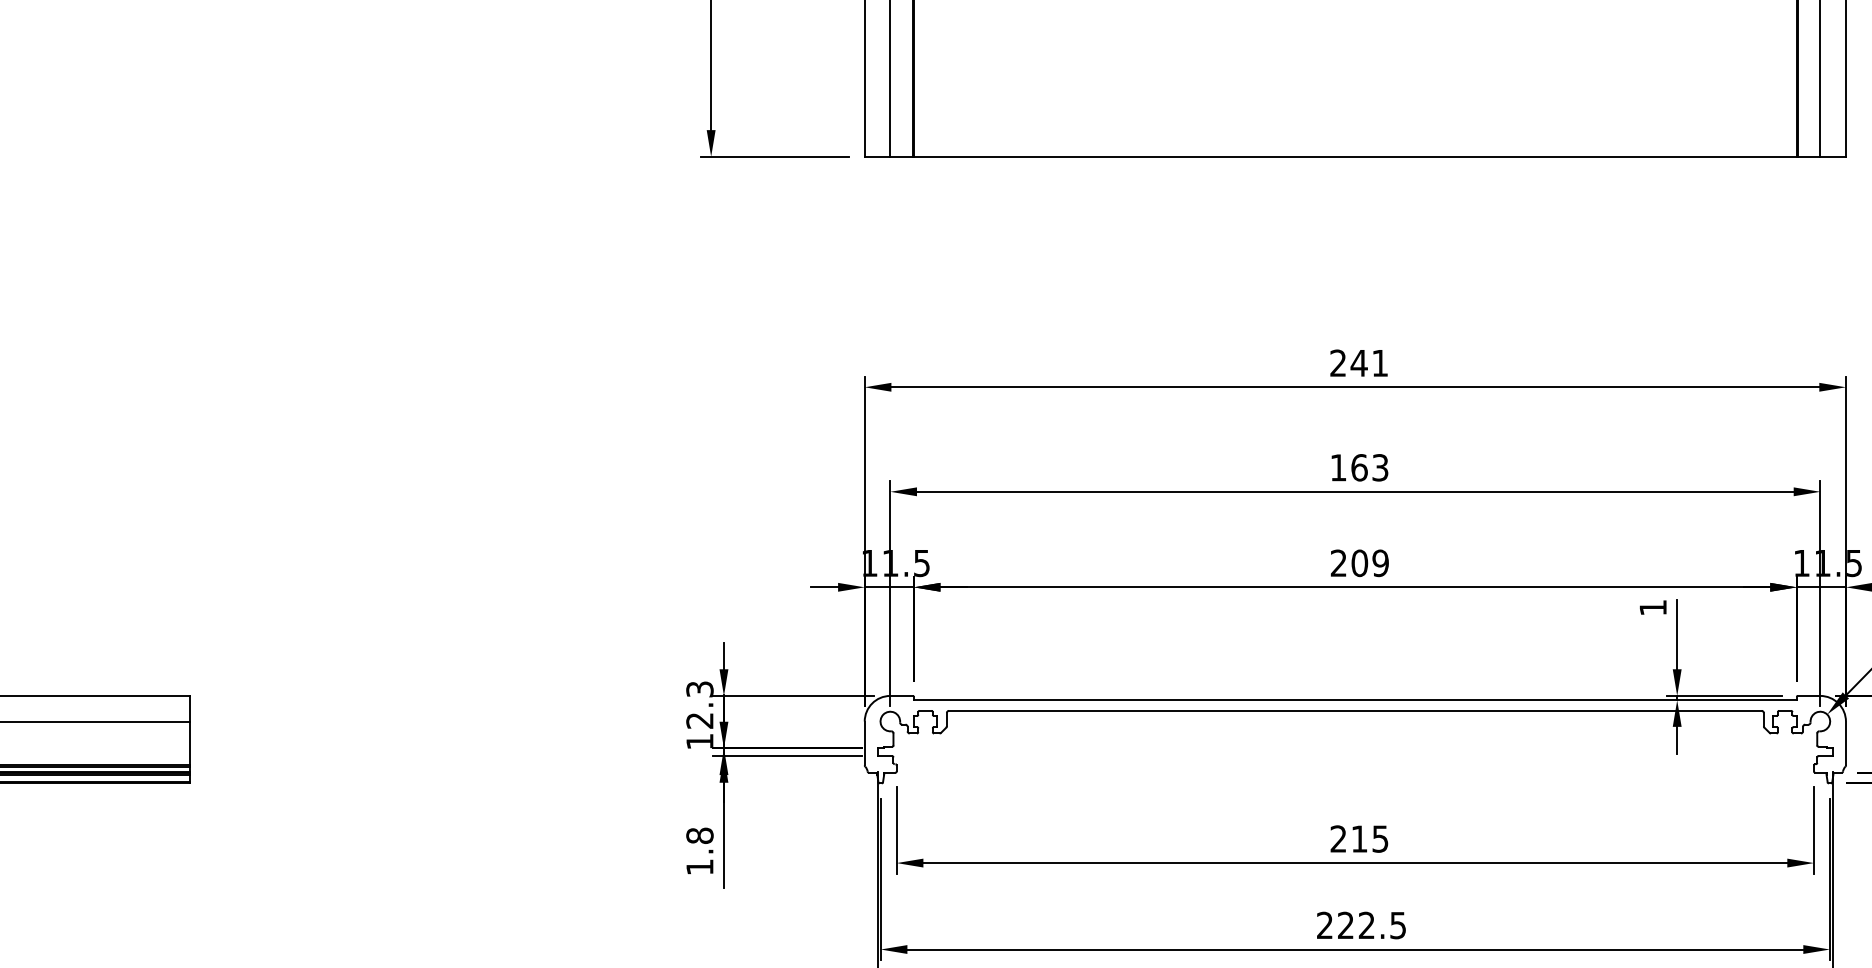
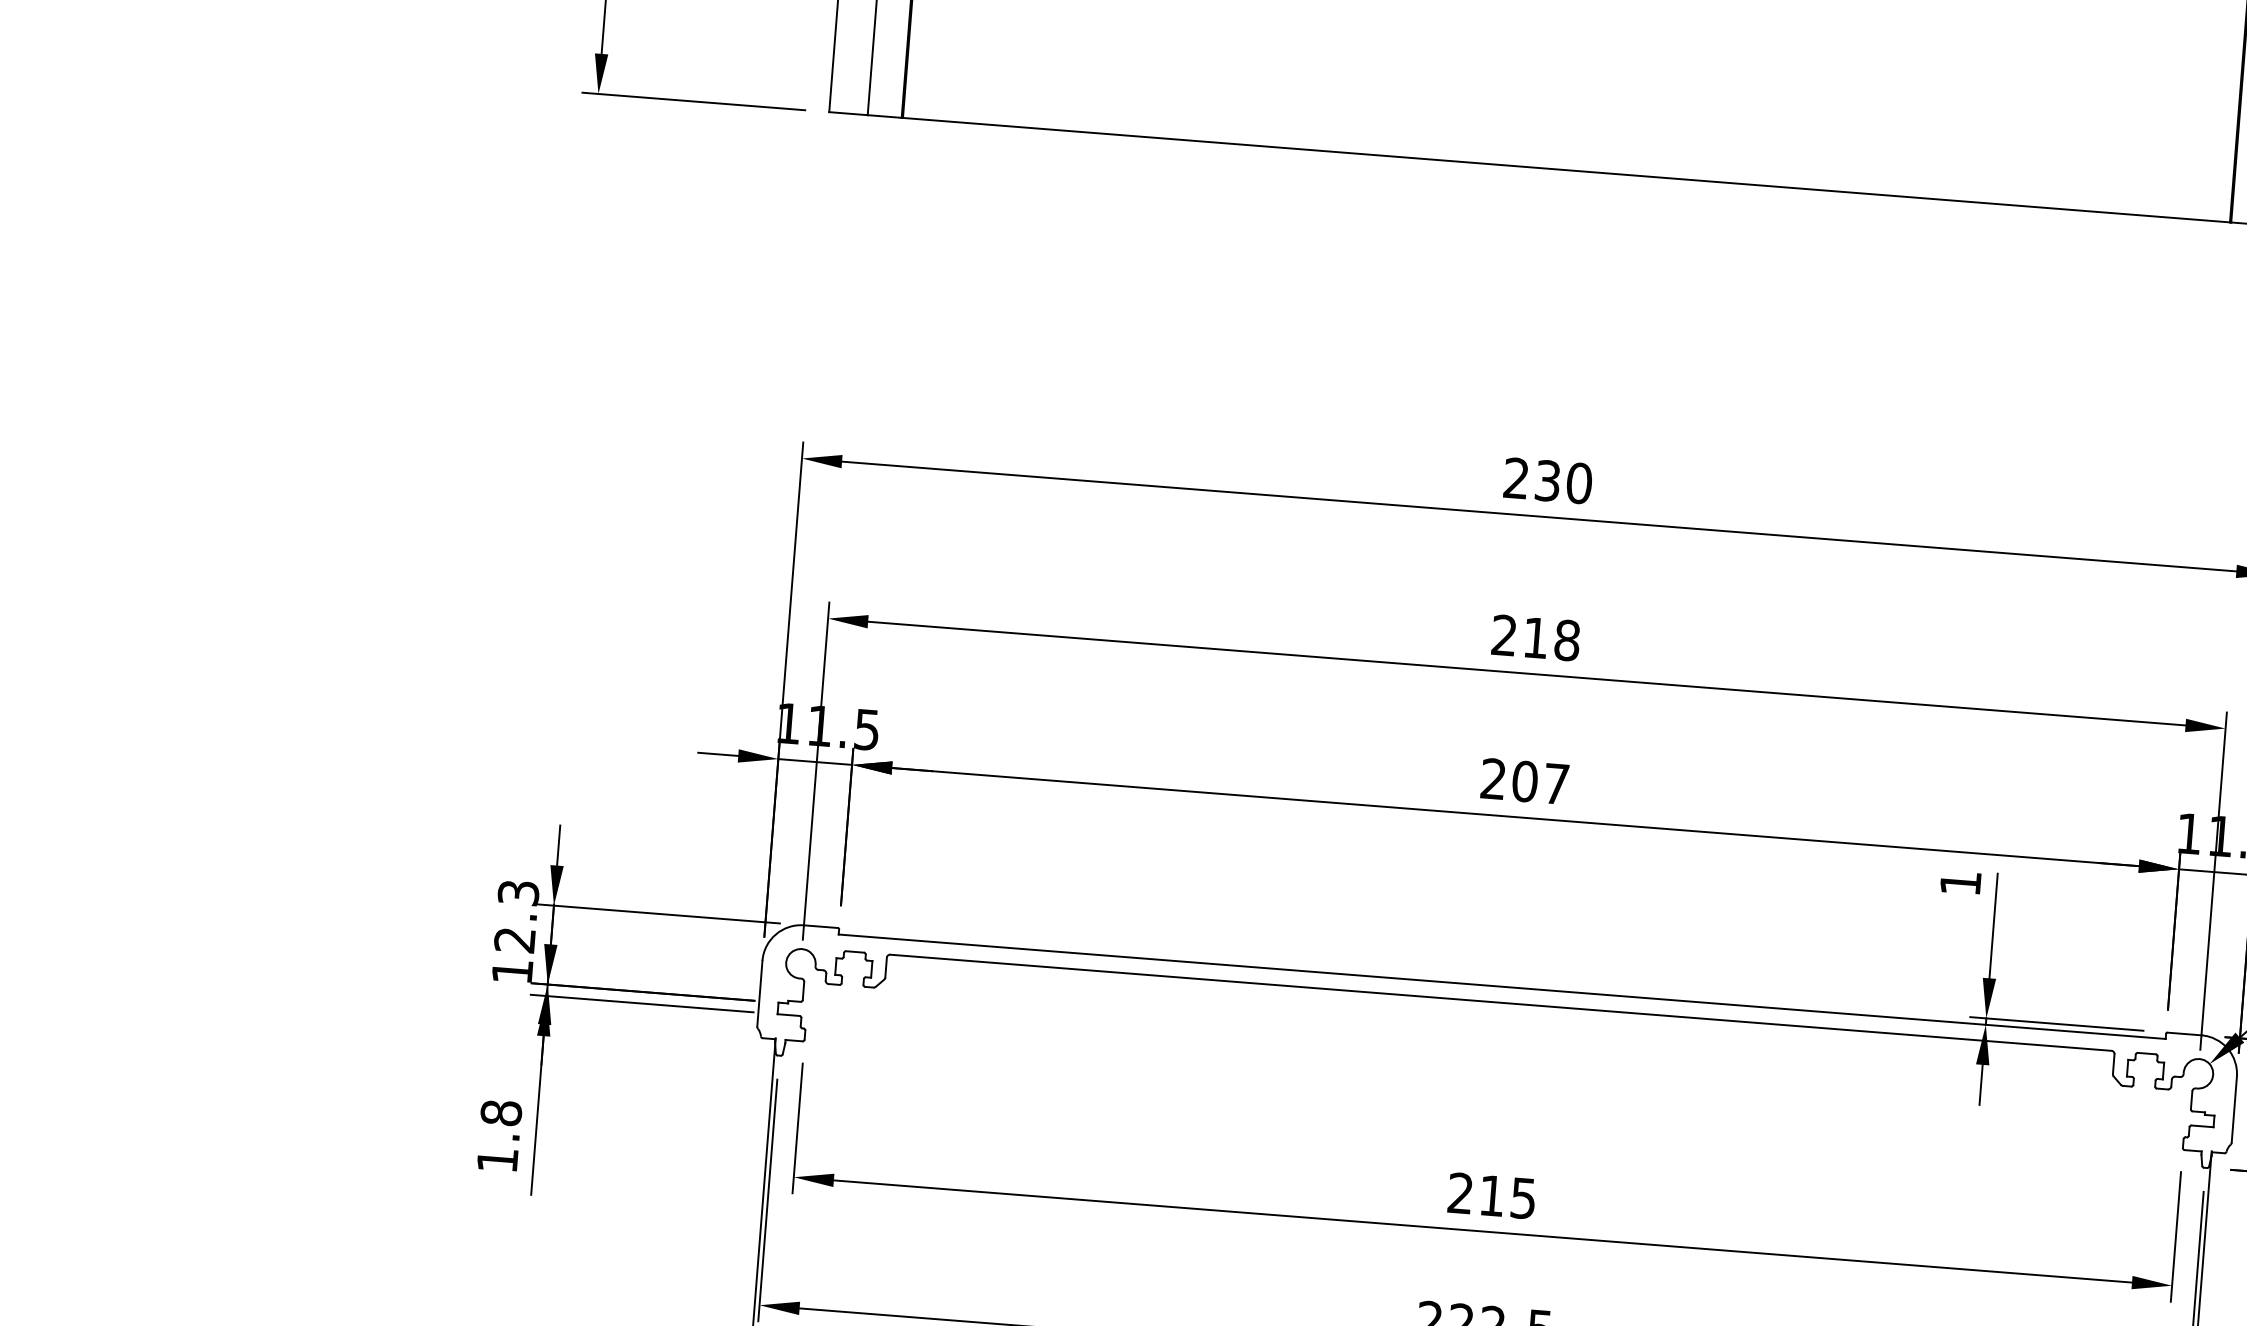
text: (1369, 363) -> (1563, 482), 241 -> 230
text: (1359, 467) -> (1535, 637), 163 -> 218
text: (1380, 563) -> (1556, 784), 209 -> 207

